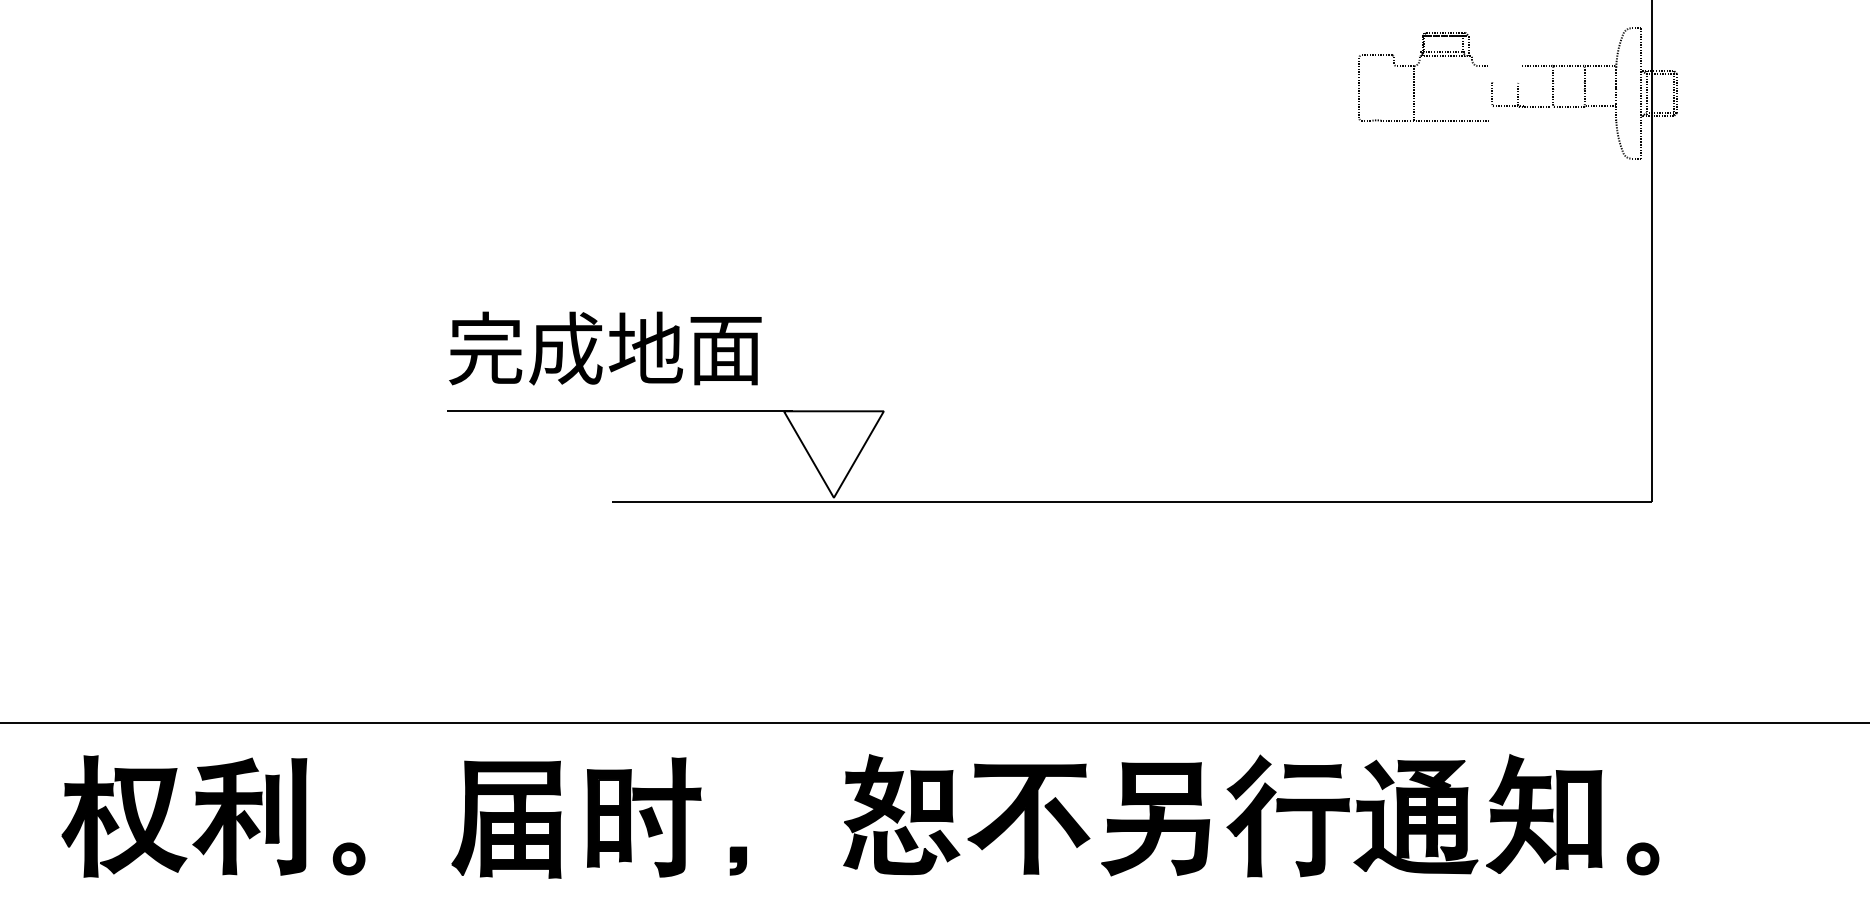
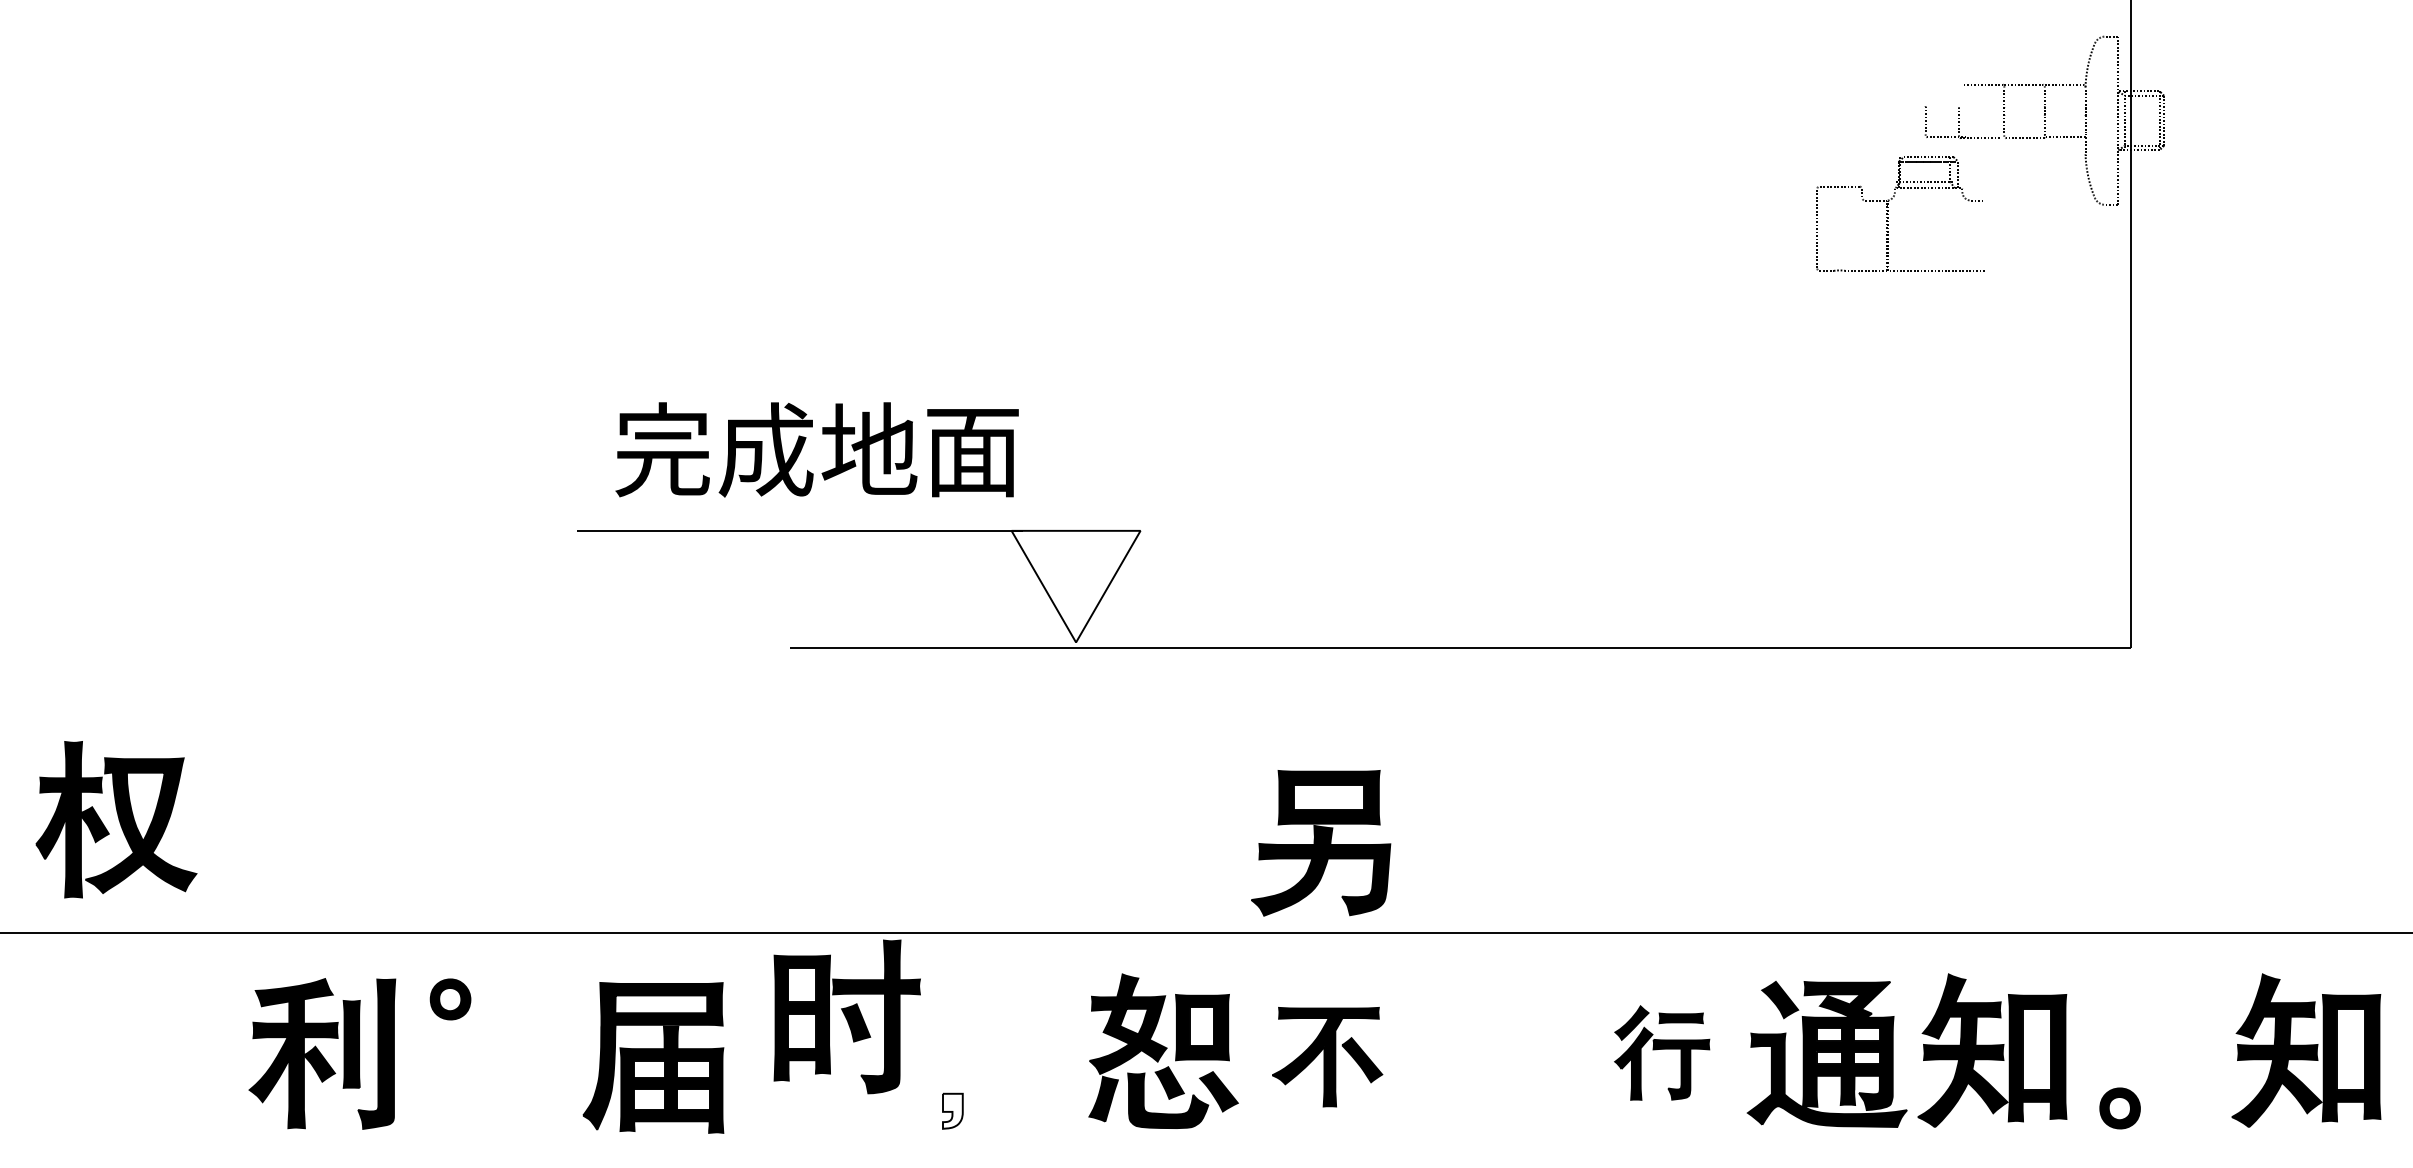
part: (1414, 77) -> (1888, 214), moved
text: (604, 348) -> (816, 449), moved
part: (1787, 814) -> (2306, 1050), added
part: (1287, 815) -> (1661, 1052), size x0.6
part: (124, 816) -> (116, 819), moved
part: (643, 817) -> (846, 1016), moved
part: (1028, 818) -> (1327, 1056), size x0.7
part: (1155, 819) -> (1321, 843), moved
part: (349, 858) -> (450, 999), moved
fill: (738, 860) -> (952, 1110), removed

